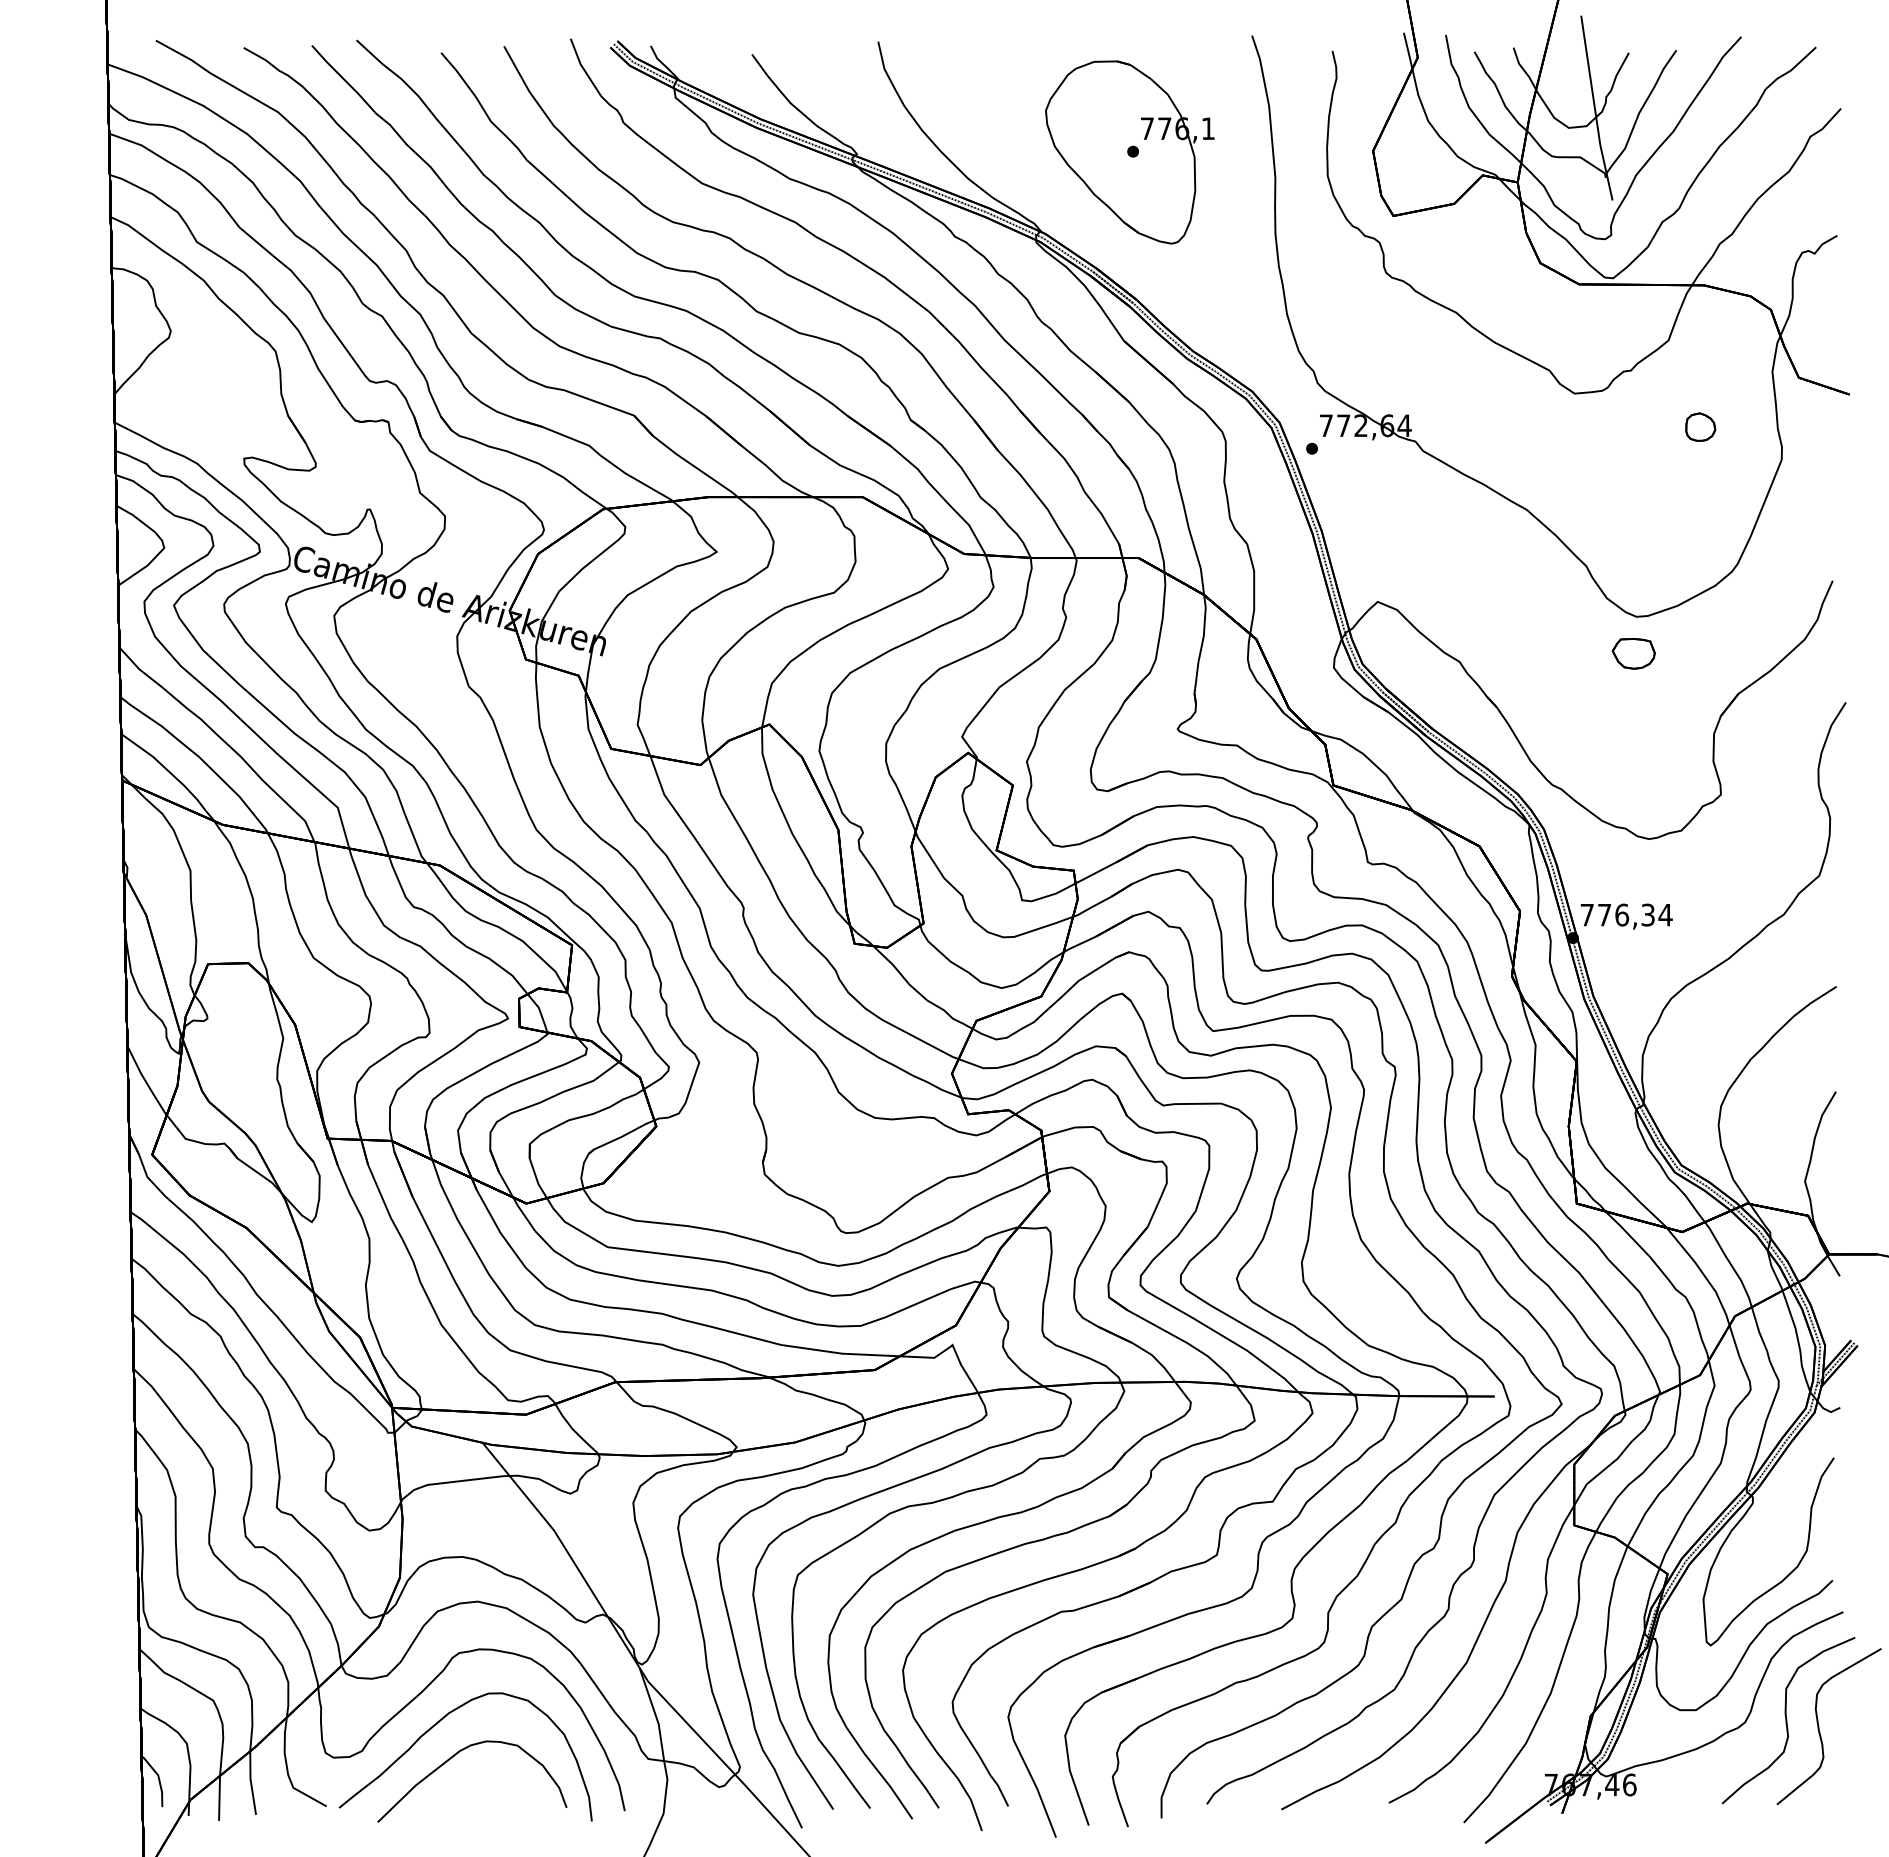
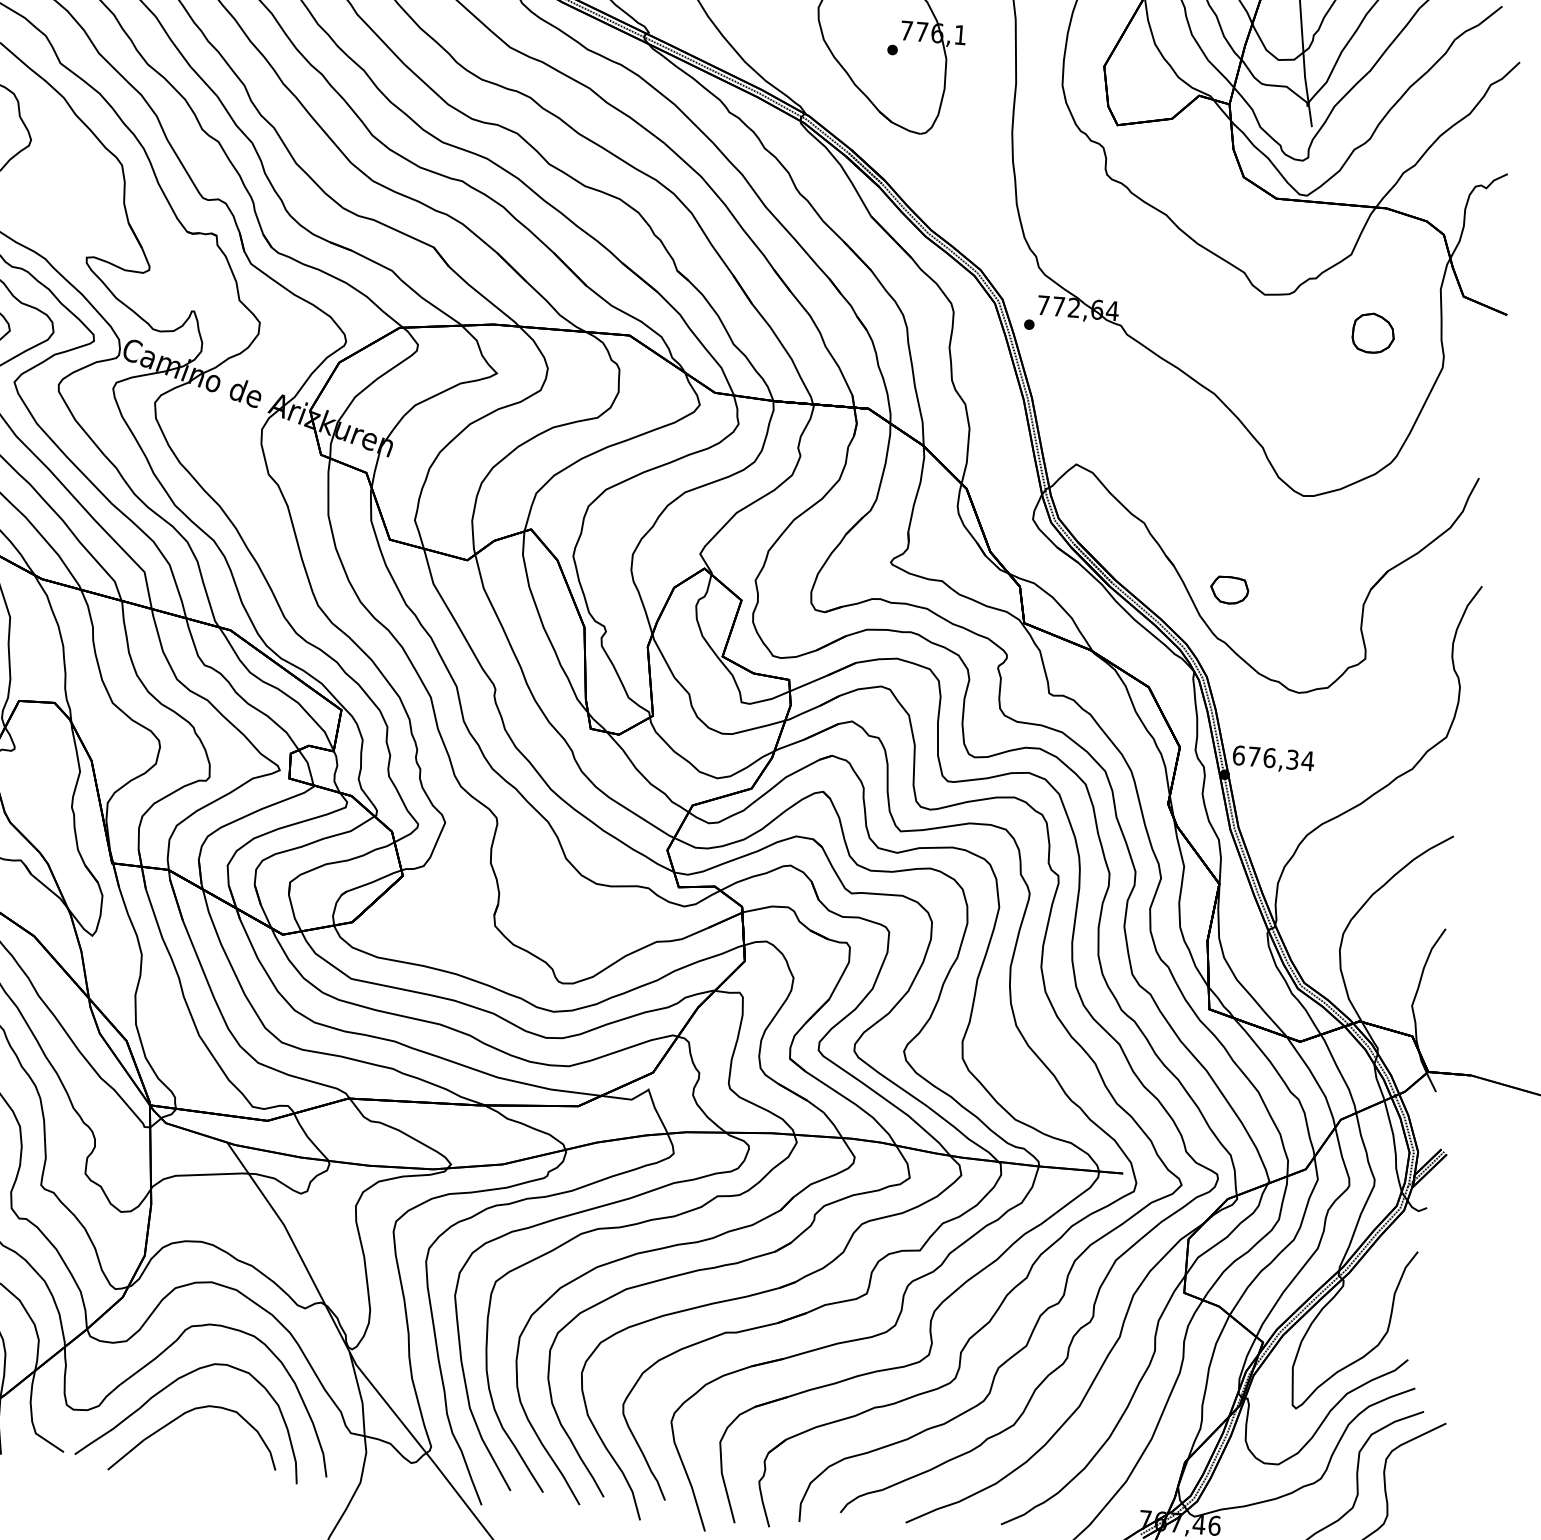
part: (1700, 426) -> (1373, 332), size x1.6
part: (1633, 653) -> (1229, 590), moved
text: (1587, 914) -> (1239, 755), 776,34 -> 676,34

